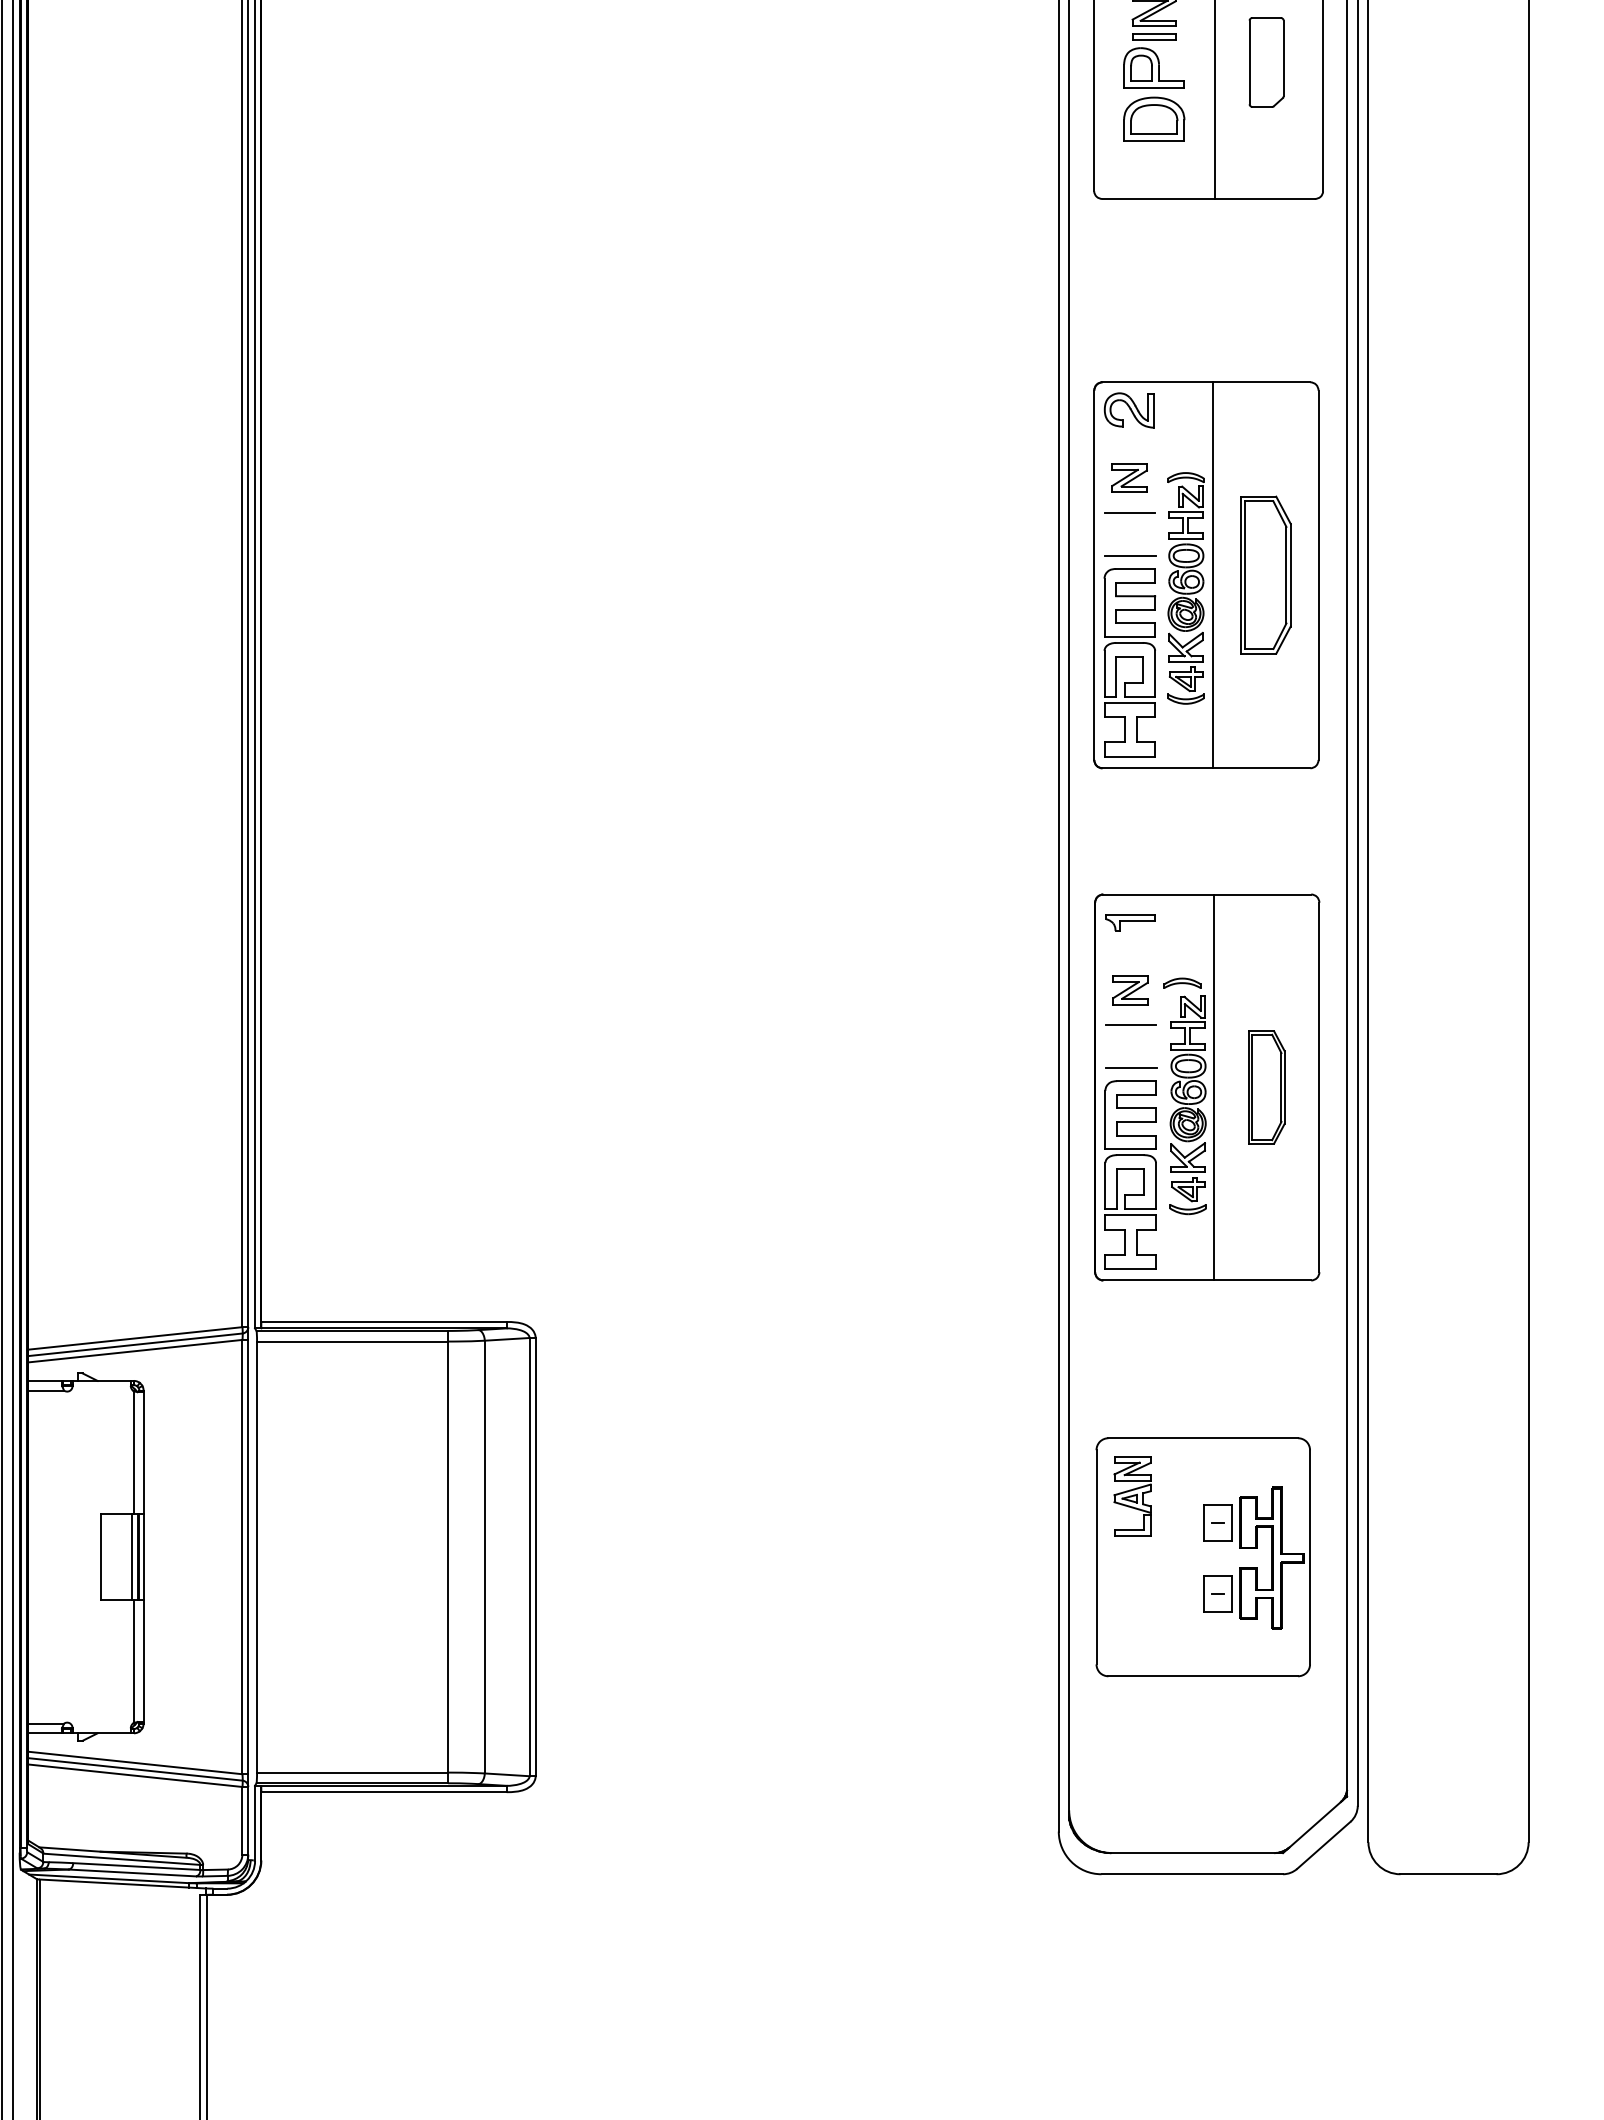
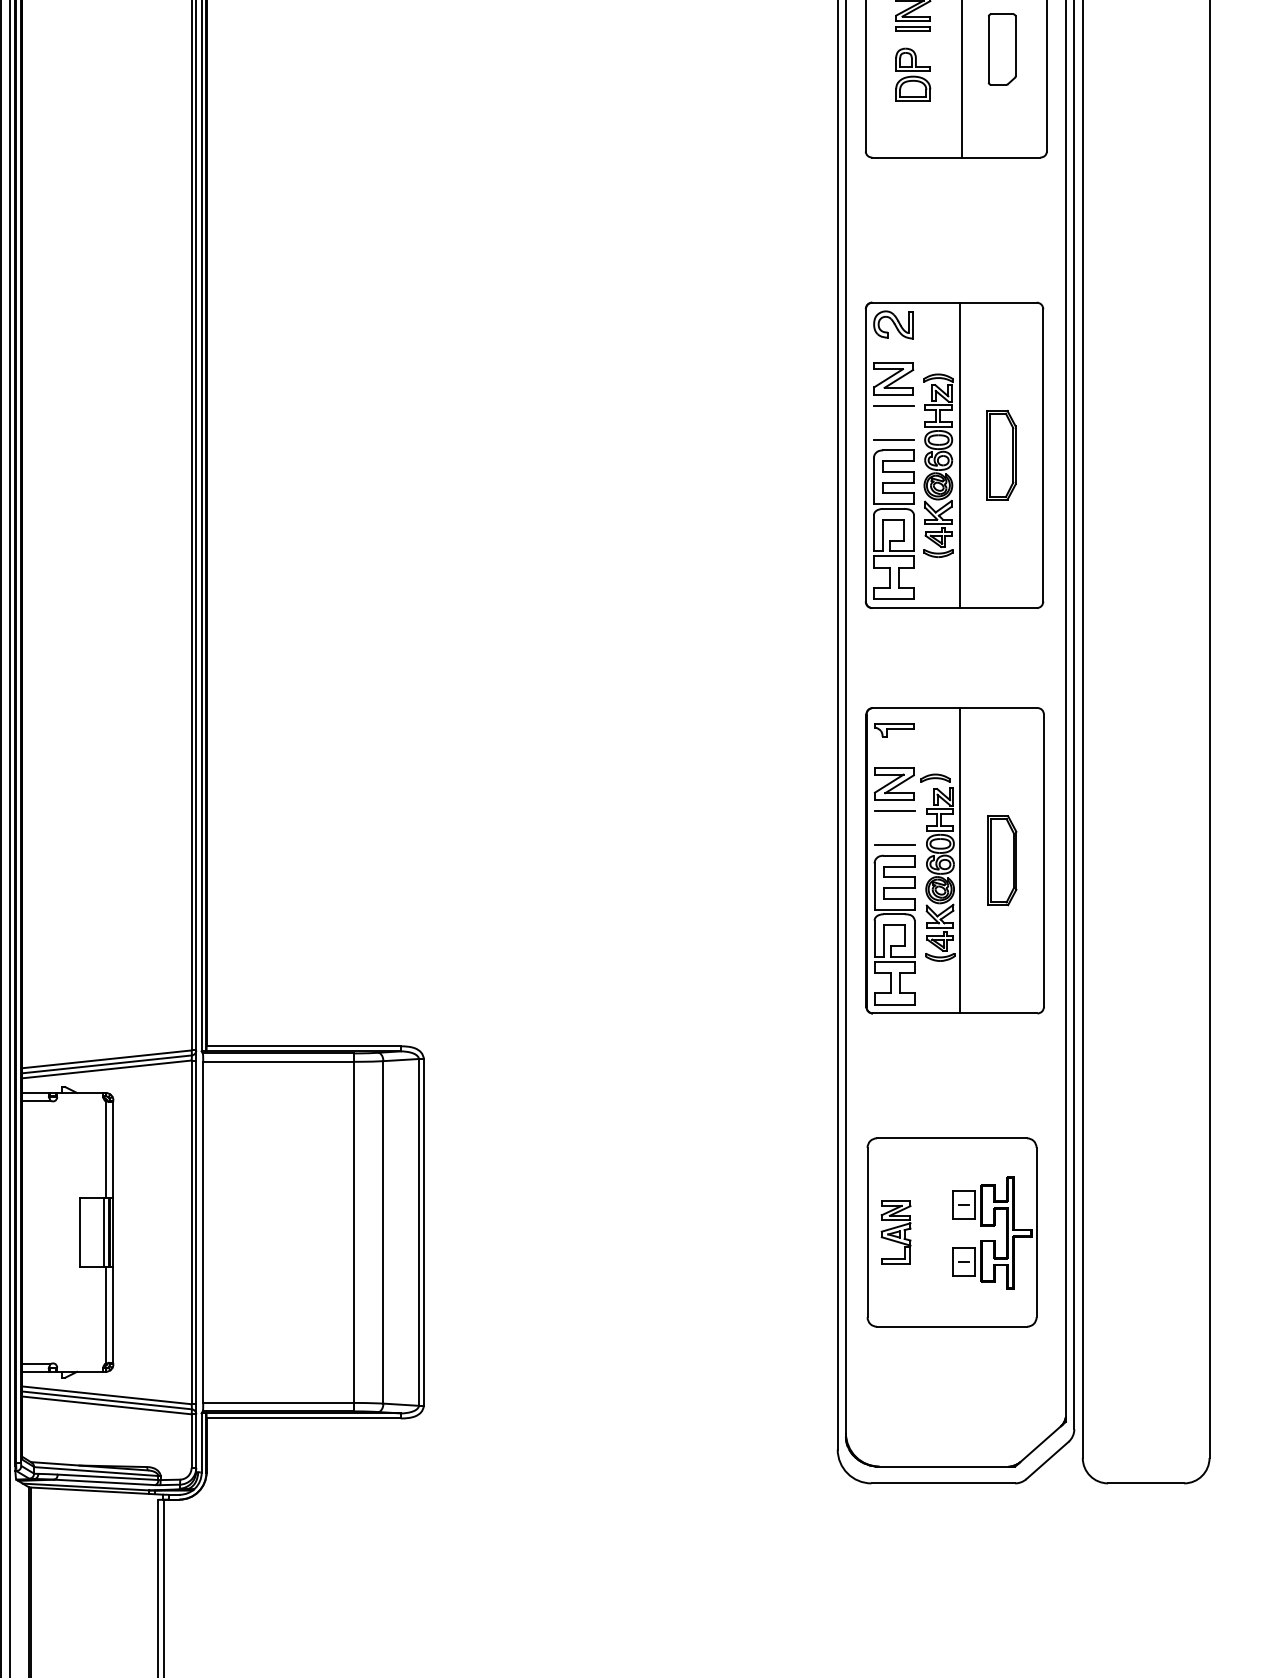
part: (1153, 94) -> (912, 74), size x0.71
part: (1129, 477) -> (893, 378), size x1.43
part: (1265, 575) -> (1001, 455), size x0.71
part: (1130, 990) -> (894, 783), size x1.43
part: (1132, 1496) -> (896, 1232), moved

